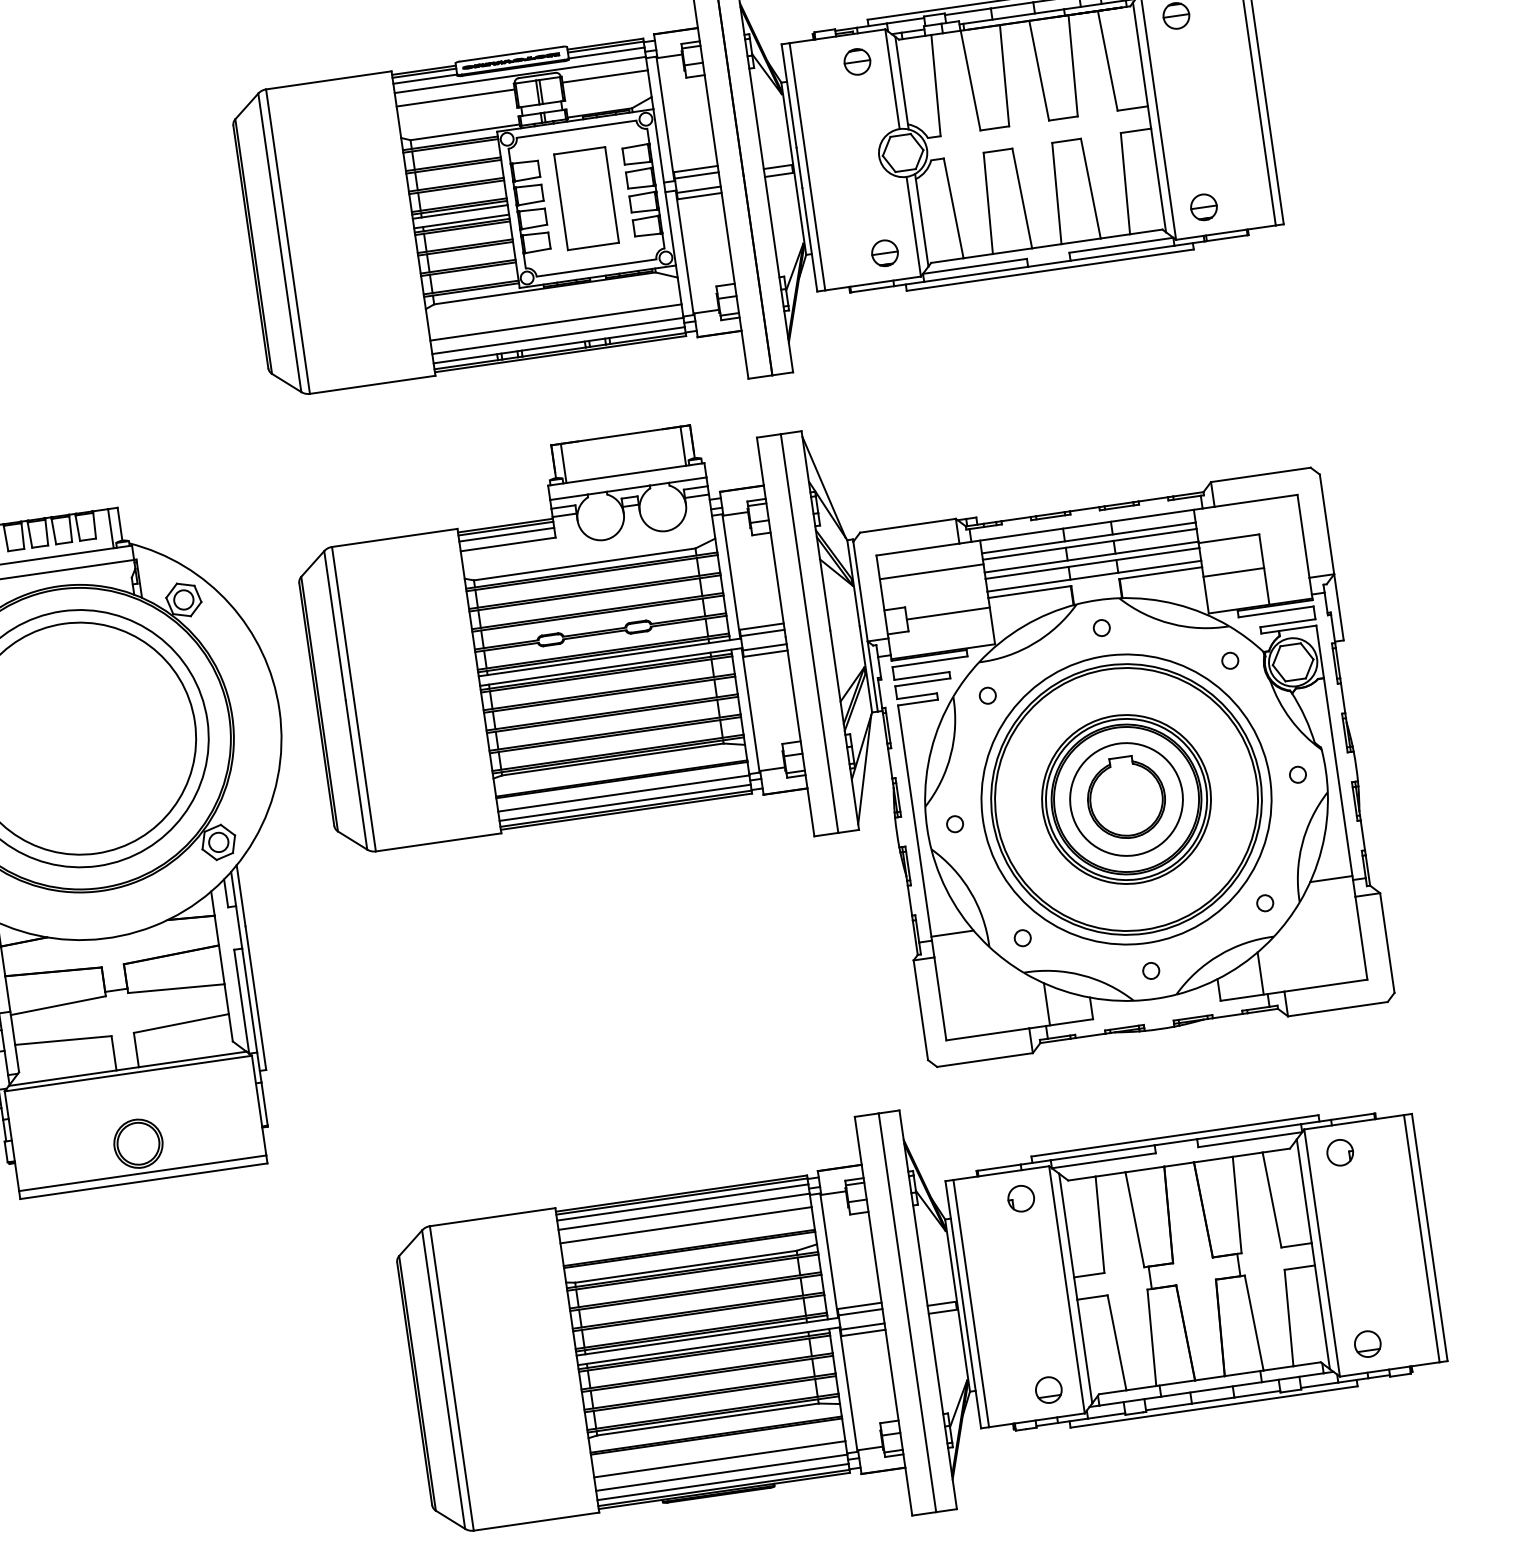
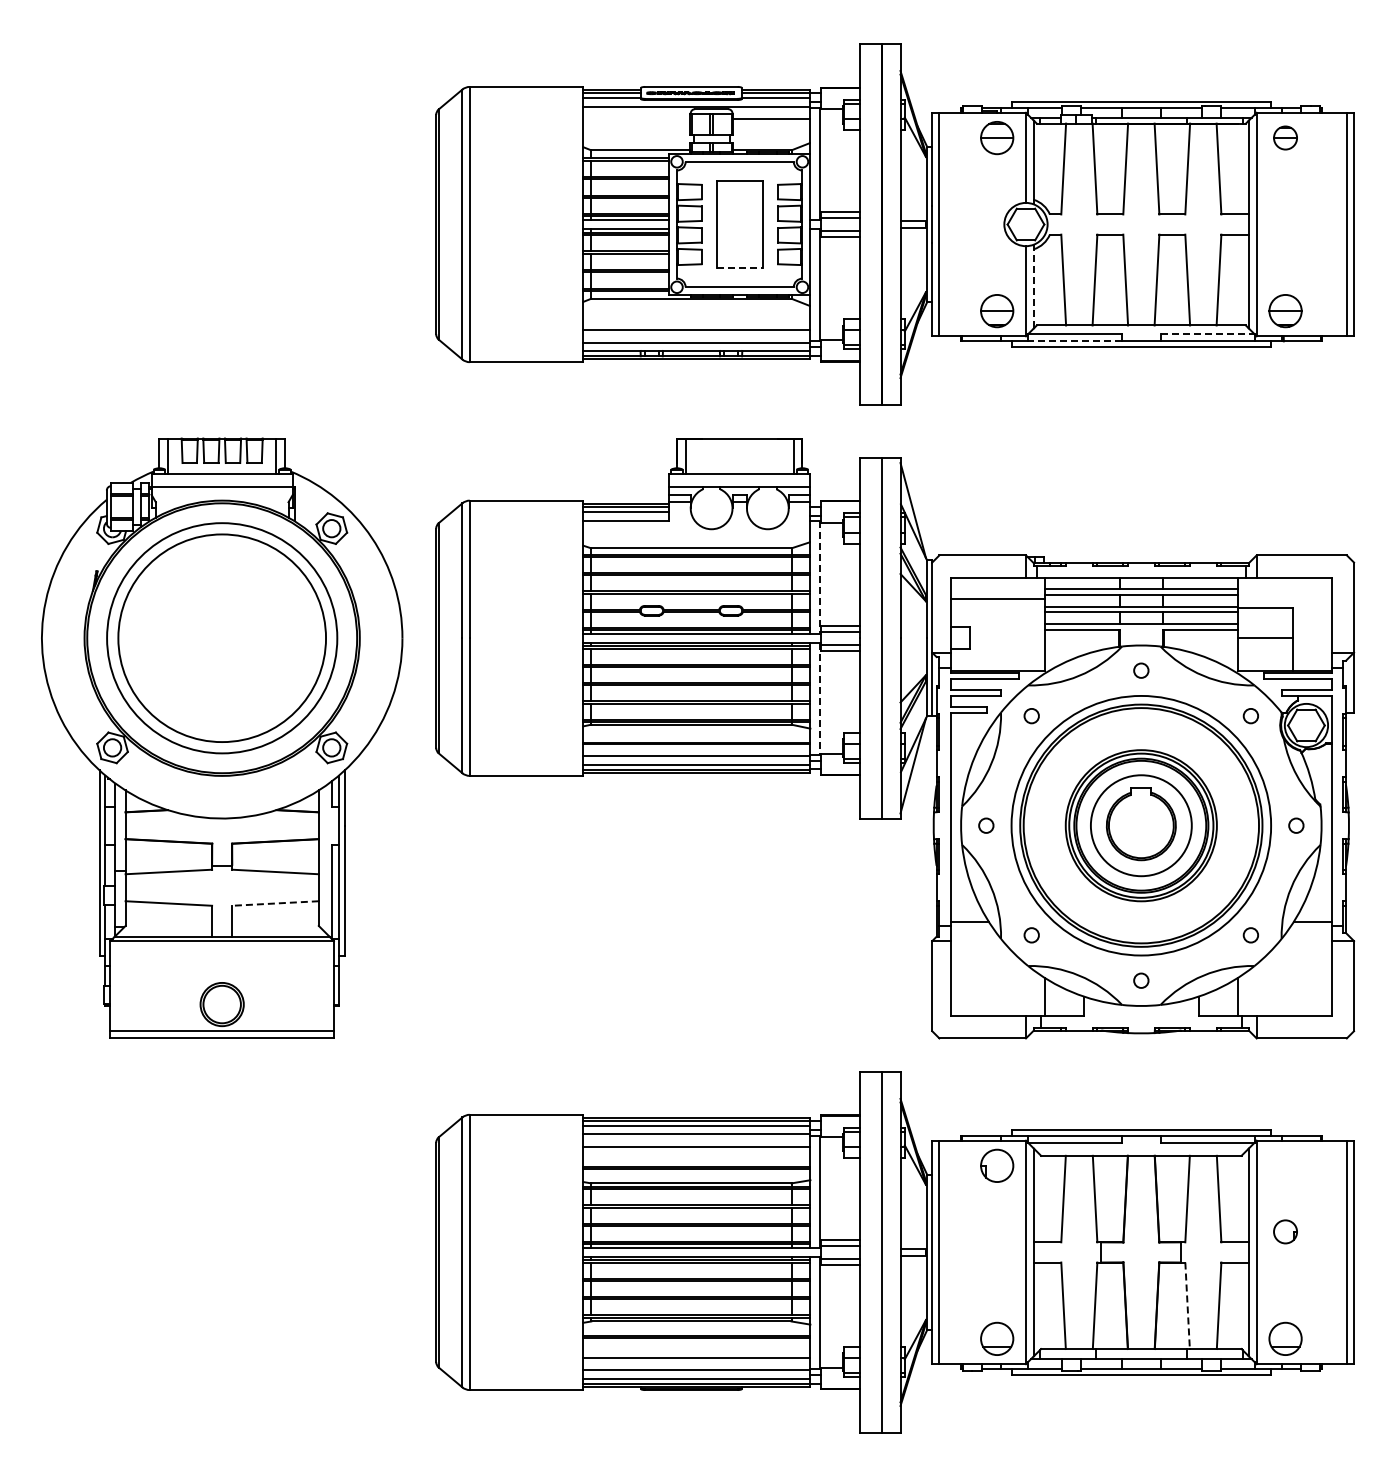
part: (856, 61) -> (996, 137), size x1.4
line: (455, 97) -> (636, 118), removed
part: (1203, 206) -> (1285, 310), size x1.4
line: (921, 222) -> (1033, 288), solid -> dashed
line: (1121, 245) -> (1207, 334), solid -> dashed
line: (594, 246) -> (740, 267), solid -> dashed
part: (884, 252) -> (996, 310), size x1.4
line: (976, 274) -> (1075, 341), solid -> dashed
line: (731, 577) -> (819, 578), solid -> dashed
line: (947, 613) -> (1006, 638), removed
line: (750, 711) -> (819, 699), solid -> dashed
line: (181, 1023) -> (275, 903), solid -> dashed
part: (1340, 1152) -> (1285, 1231), moved
part: (1020, 1198) -> (996, 1165), size x1.4
line: (1254, 1323) -> (1187, 1306), solid -> dashed
part: (1367, 1343) -> (1285, 1338), size x1.4
part: (1048, 1389) -> (996, 1338), size x1.4

